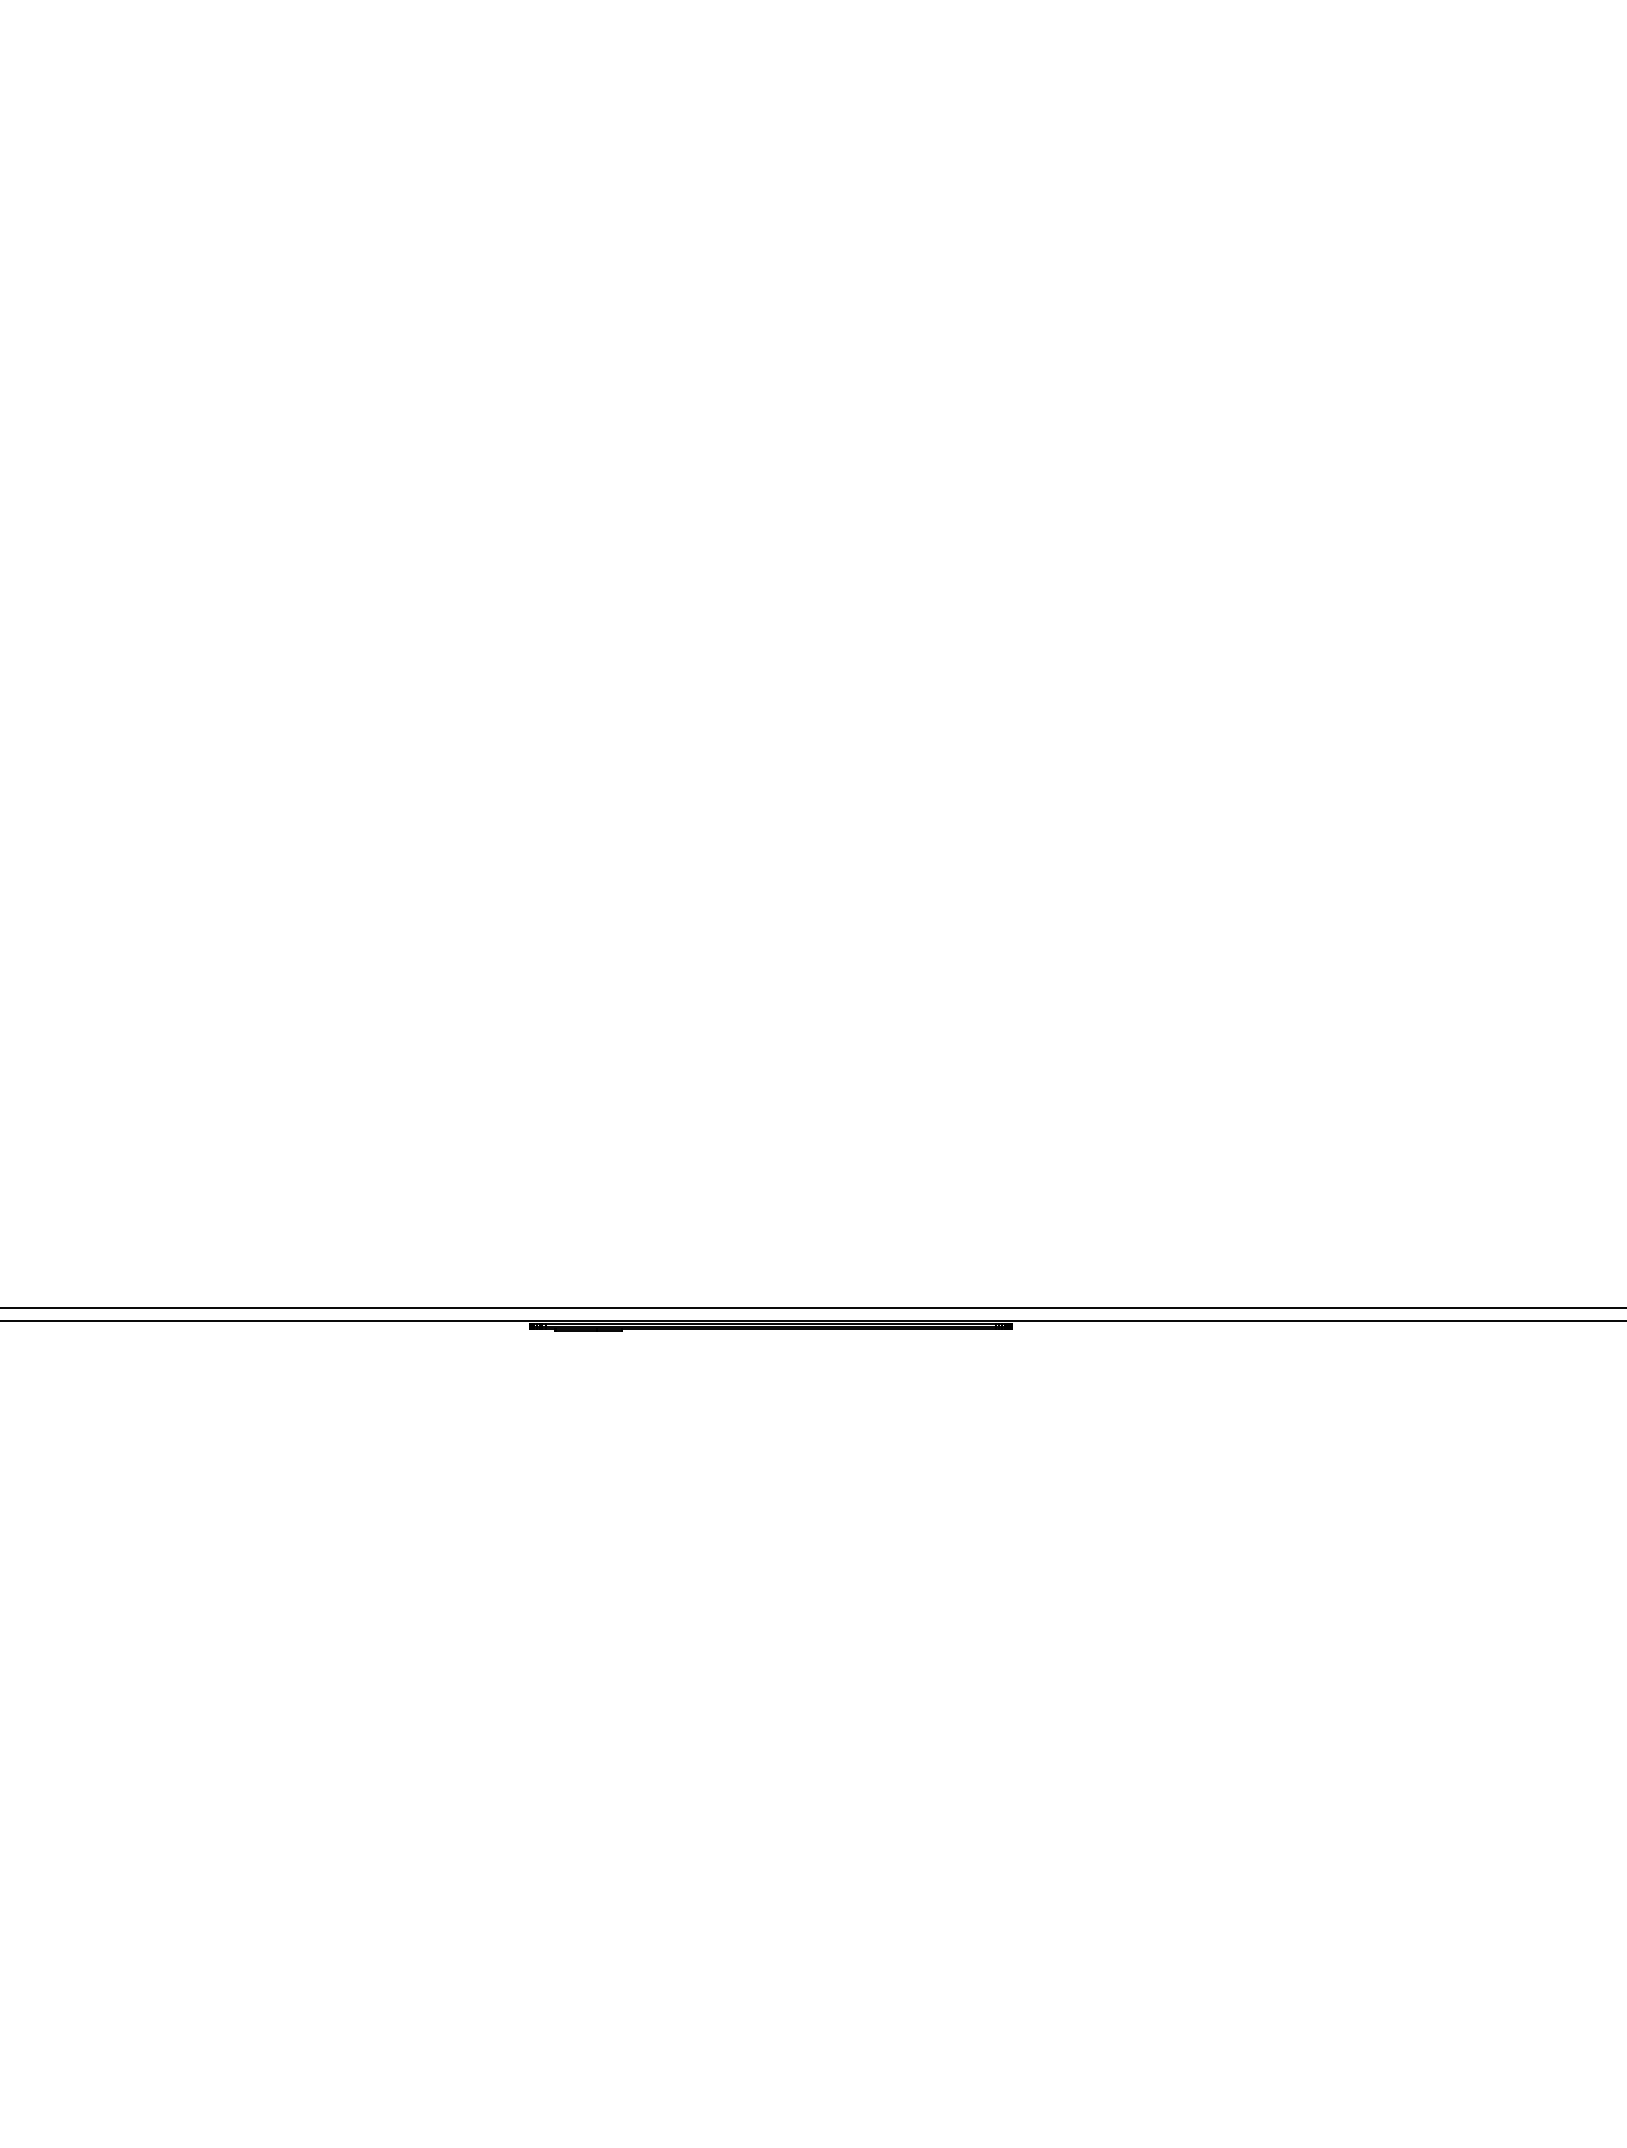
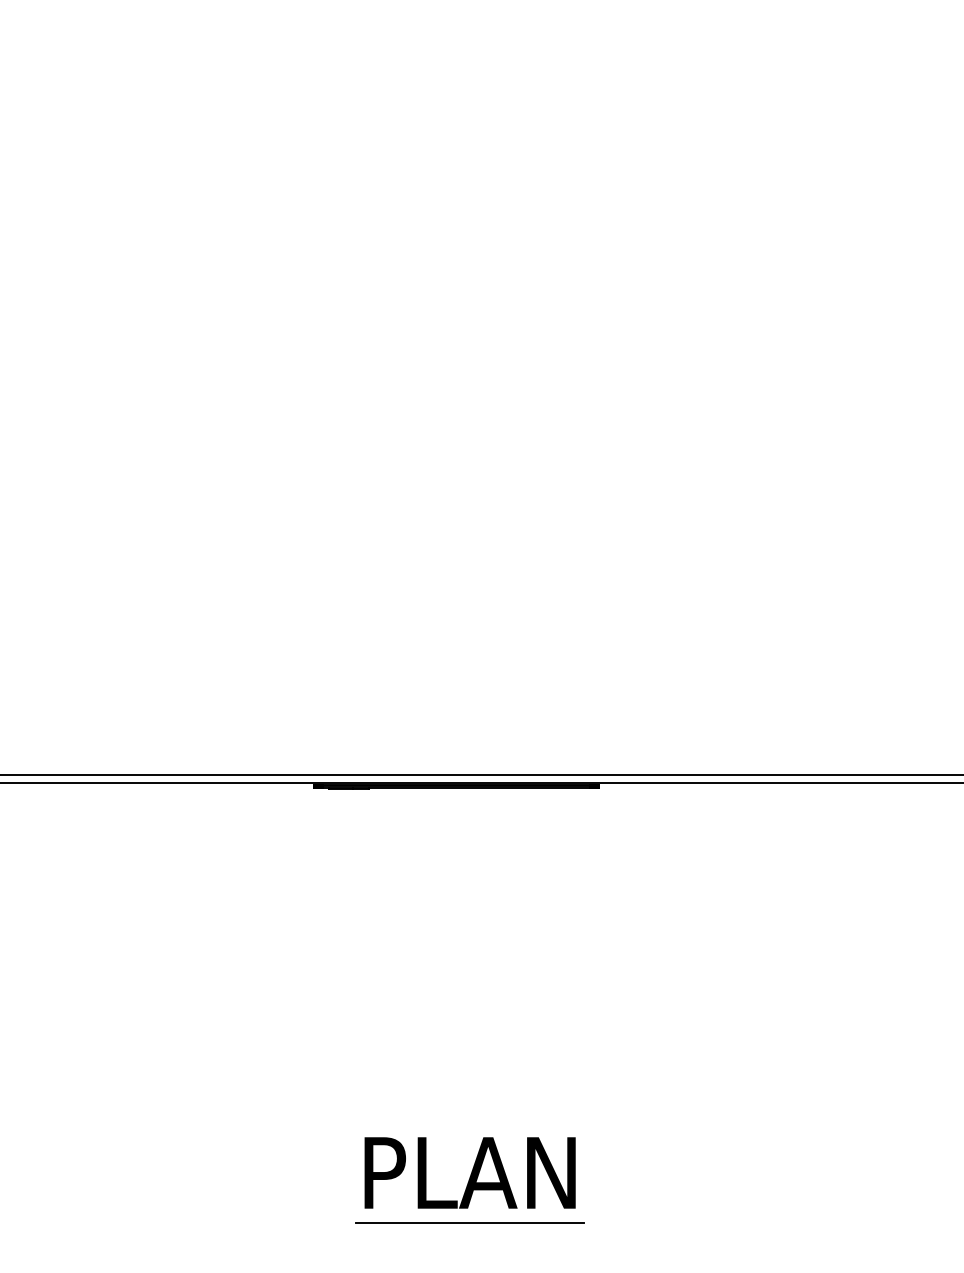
part: (792, 1991) -> (469, 1180), added

